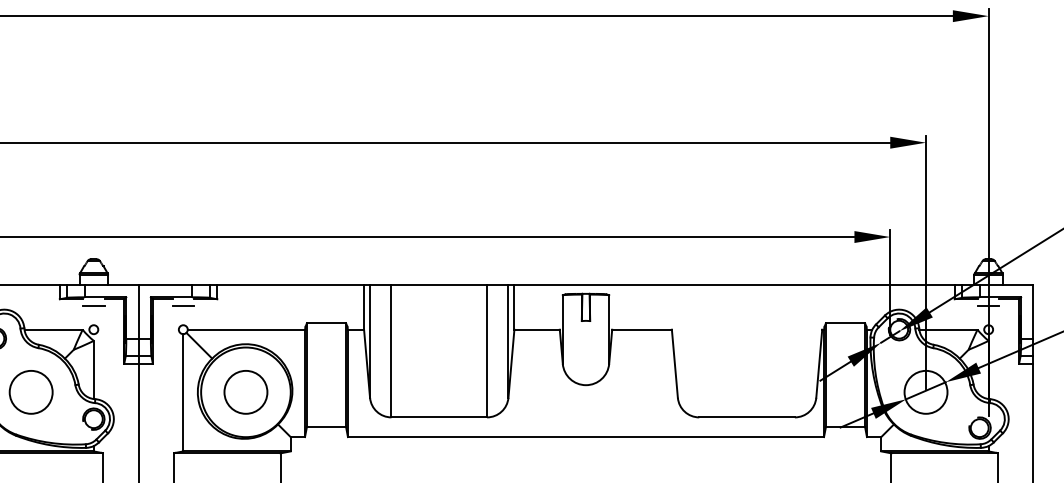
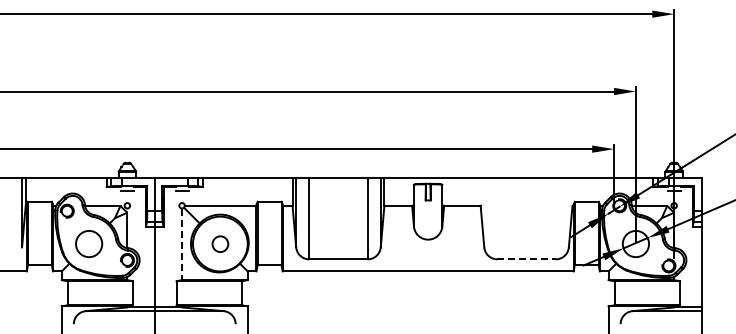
line: (183, 393) -> (182, 244), solid -> dashed
circle: (246, 393) -> (220, 244), size x0.6
line: (748, 417) -> (527, 259), solid -> dashed

